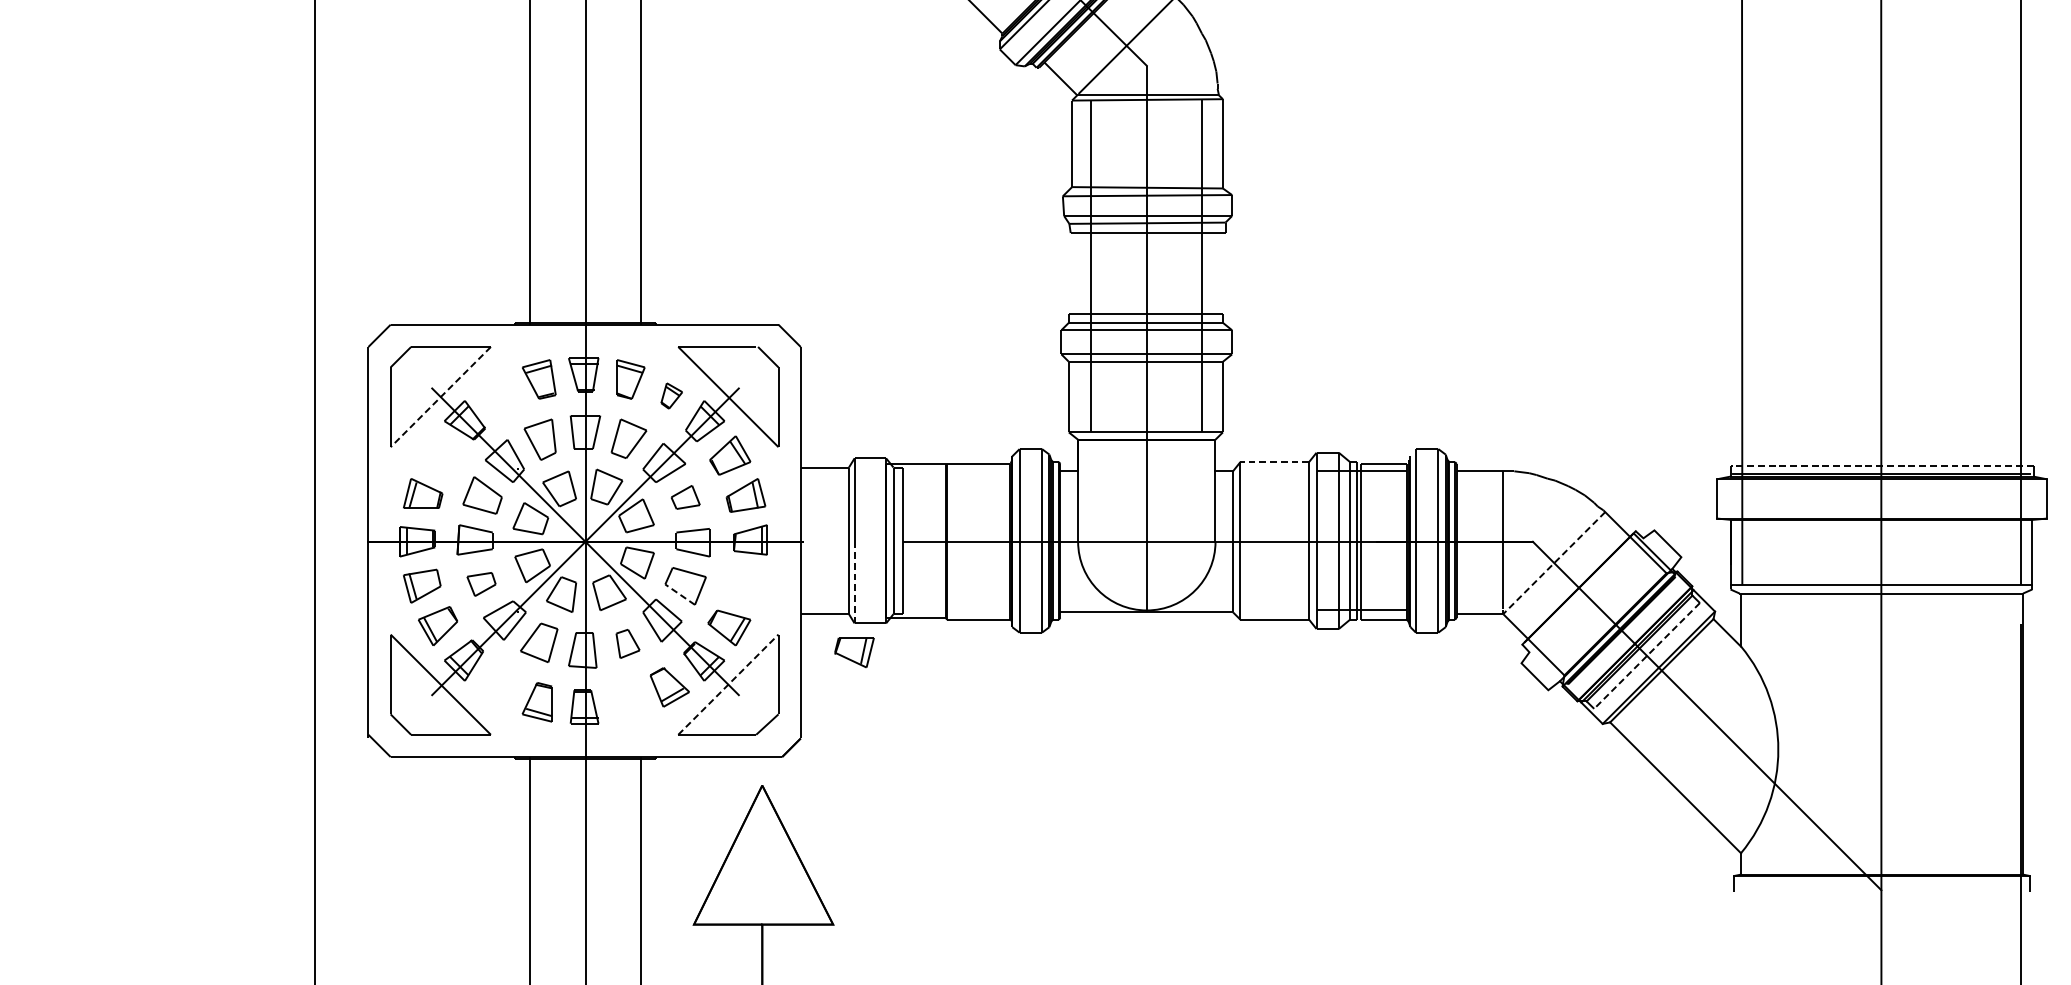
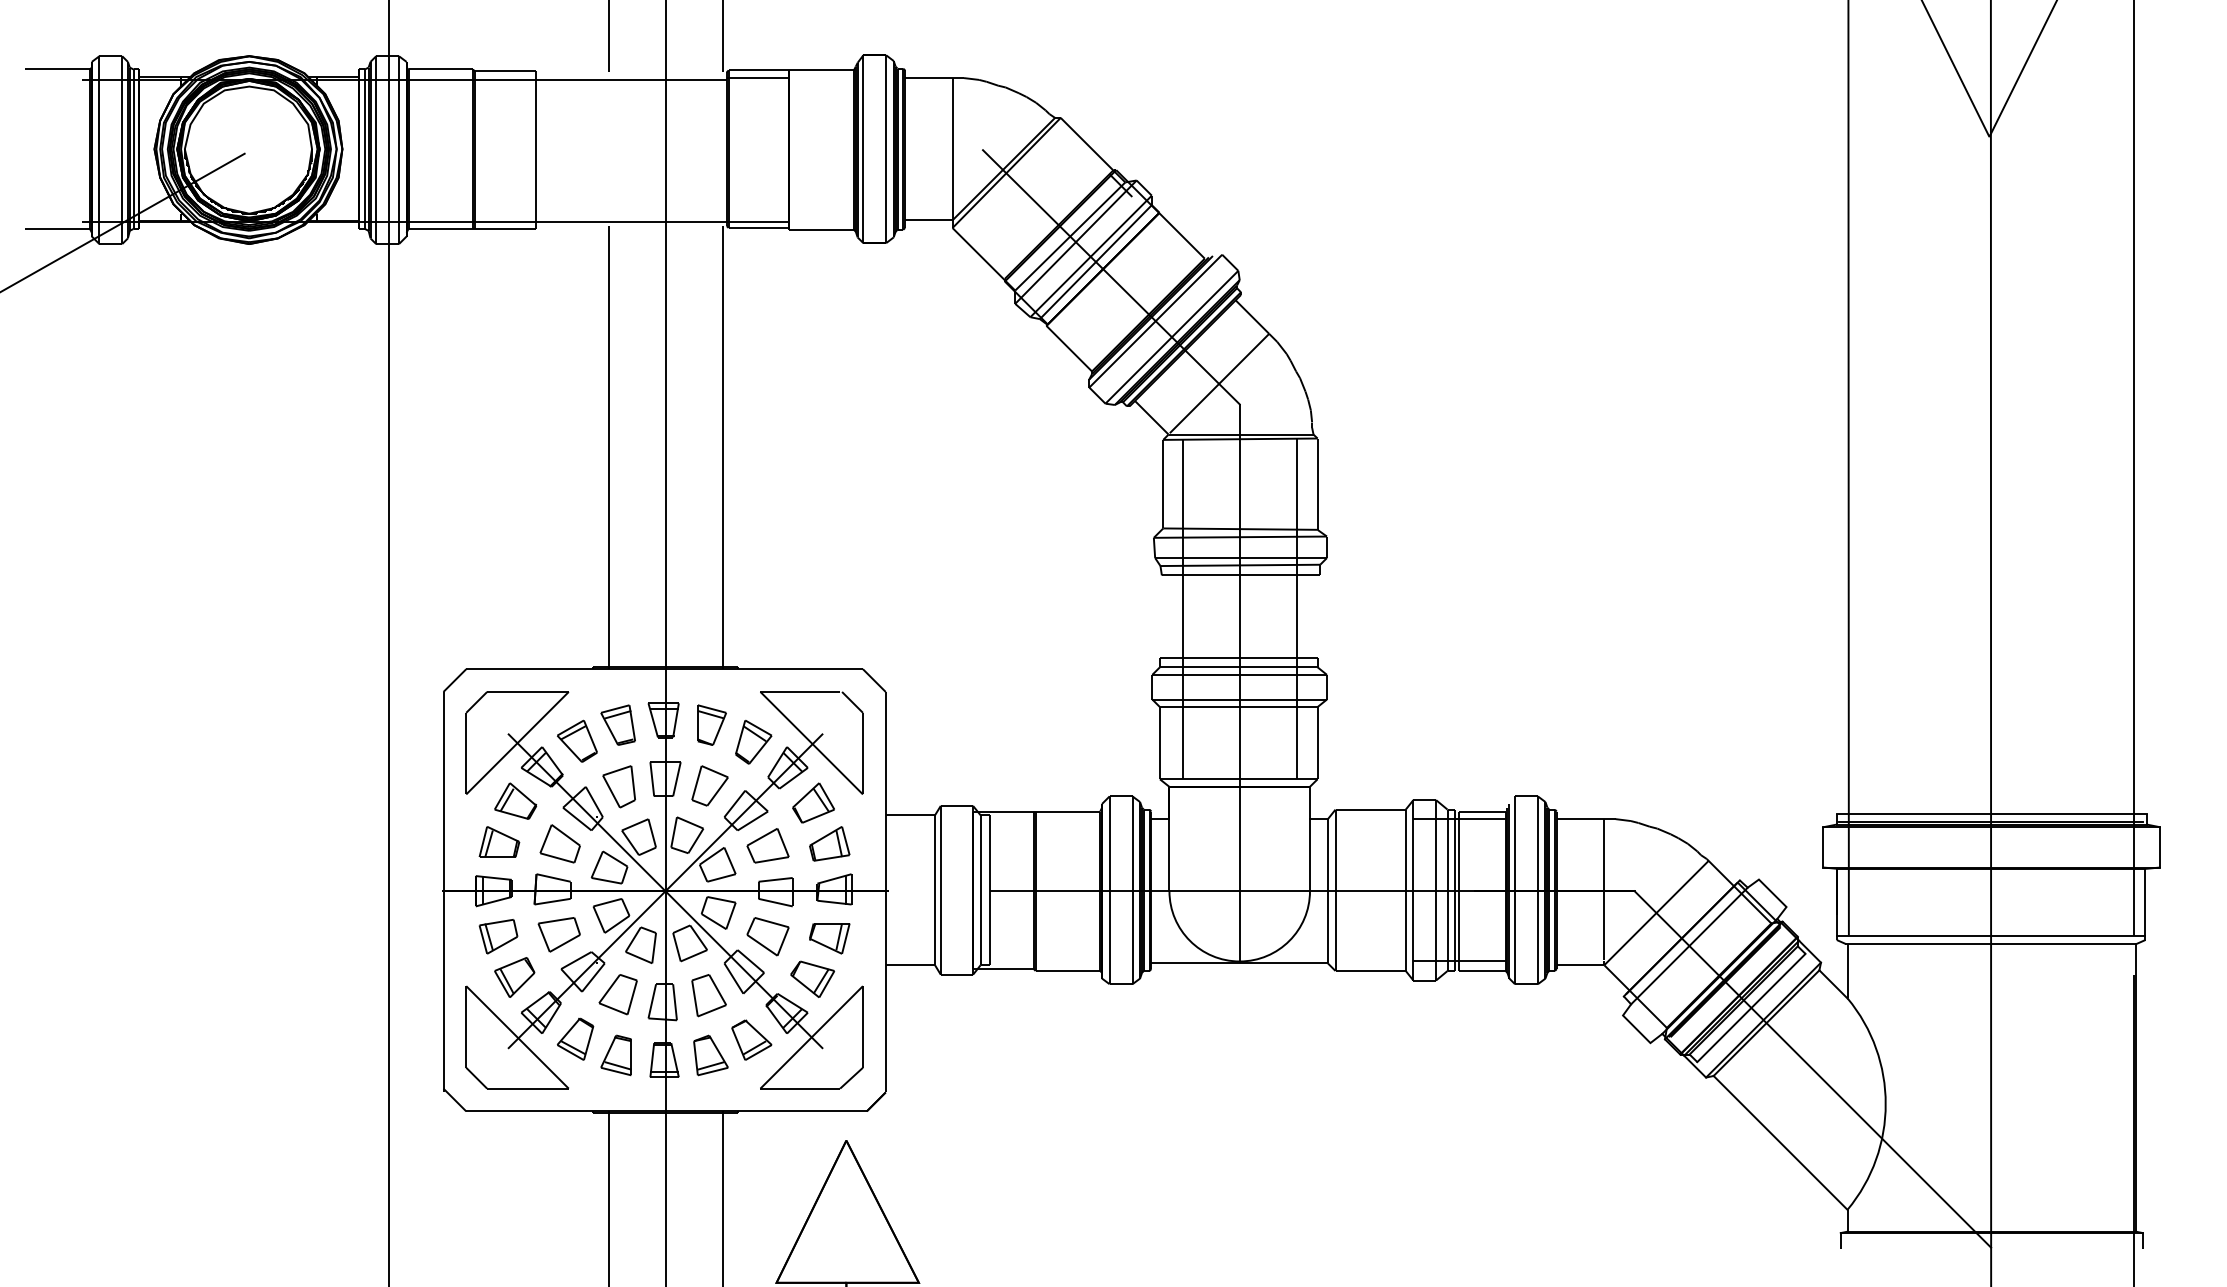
part: (499, 394) -> (577, 740), added
part: (671, 395) -> (753, 741), size x1.67
line: (440, 397) -> (517, 743), dashed -> solid
part: (438, 453) -> (515, 800), added
line: (1274, 461) -> (1370, 809), dashed -> solid
line: (1881, 465) -> (1991, 813), dashed -> solid
part: (685, 497) -> (767, 845), size x1.43
line: (1554, 563) -> (1656, 913), dashed -> solid
line: (854, 582) -> (940, 932), dashed -> solid
part: (480, 584) -> (558, 934), size x1.43
line: (679, 594) -> (761, 945), dashed -> solid
line: (1586, 594) -> (1689, 945), added
part: (627, 643) -> (708, 995), size x1.43
part: (854, 652) -> (829, 938), moved
line: (1647, 656) -> (1751, 1008), dashed -> solid
line: (729, 684) -> (812, 1037), dashed -> solid
part: (497, 685) -> (575, 1038), added
part: (629, 702) -> (710, 1055), added

